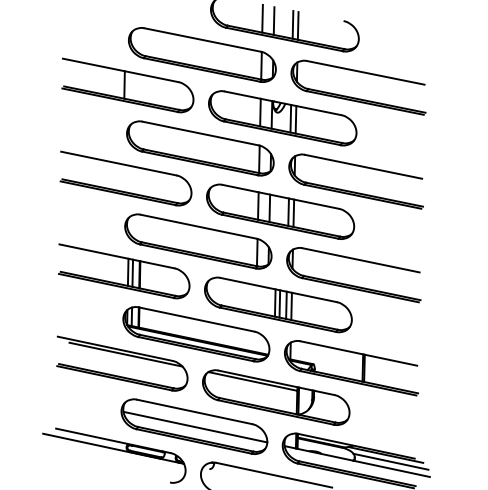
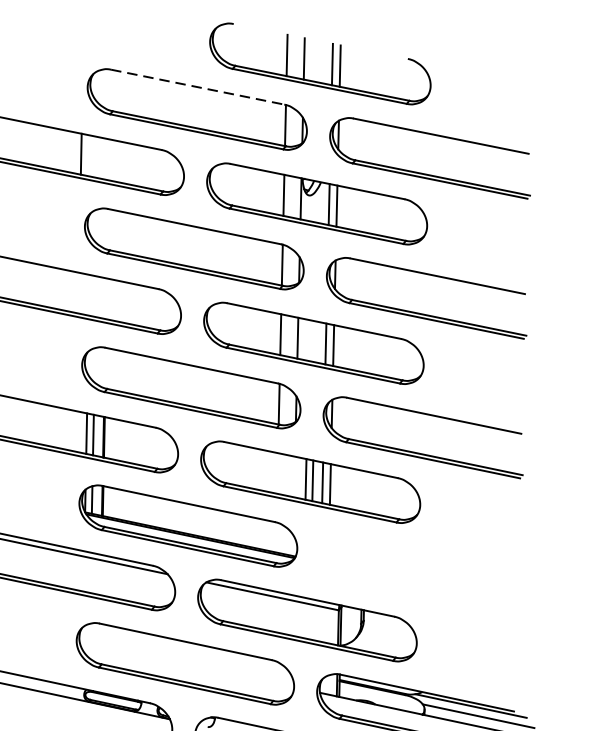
line: (203, 40) -> (198, 87), solid -> dashed
part: (351, 368) -> (419, 577), removed
line: (195, 426) -> (187, 663), removed

